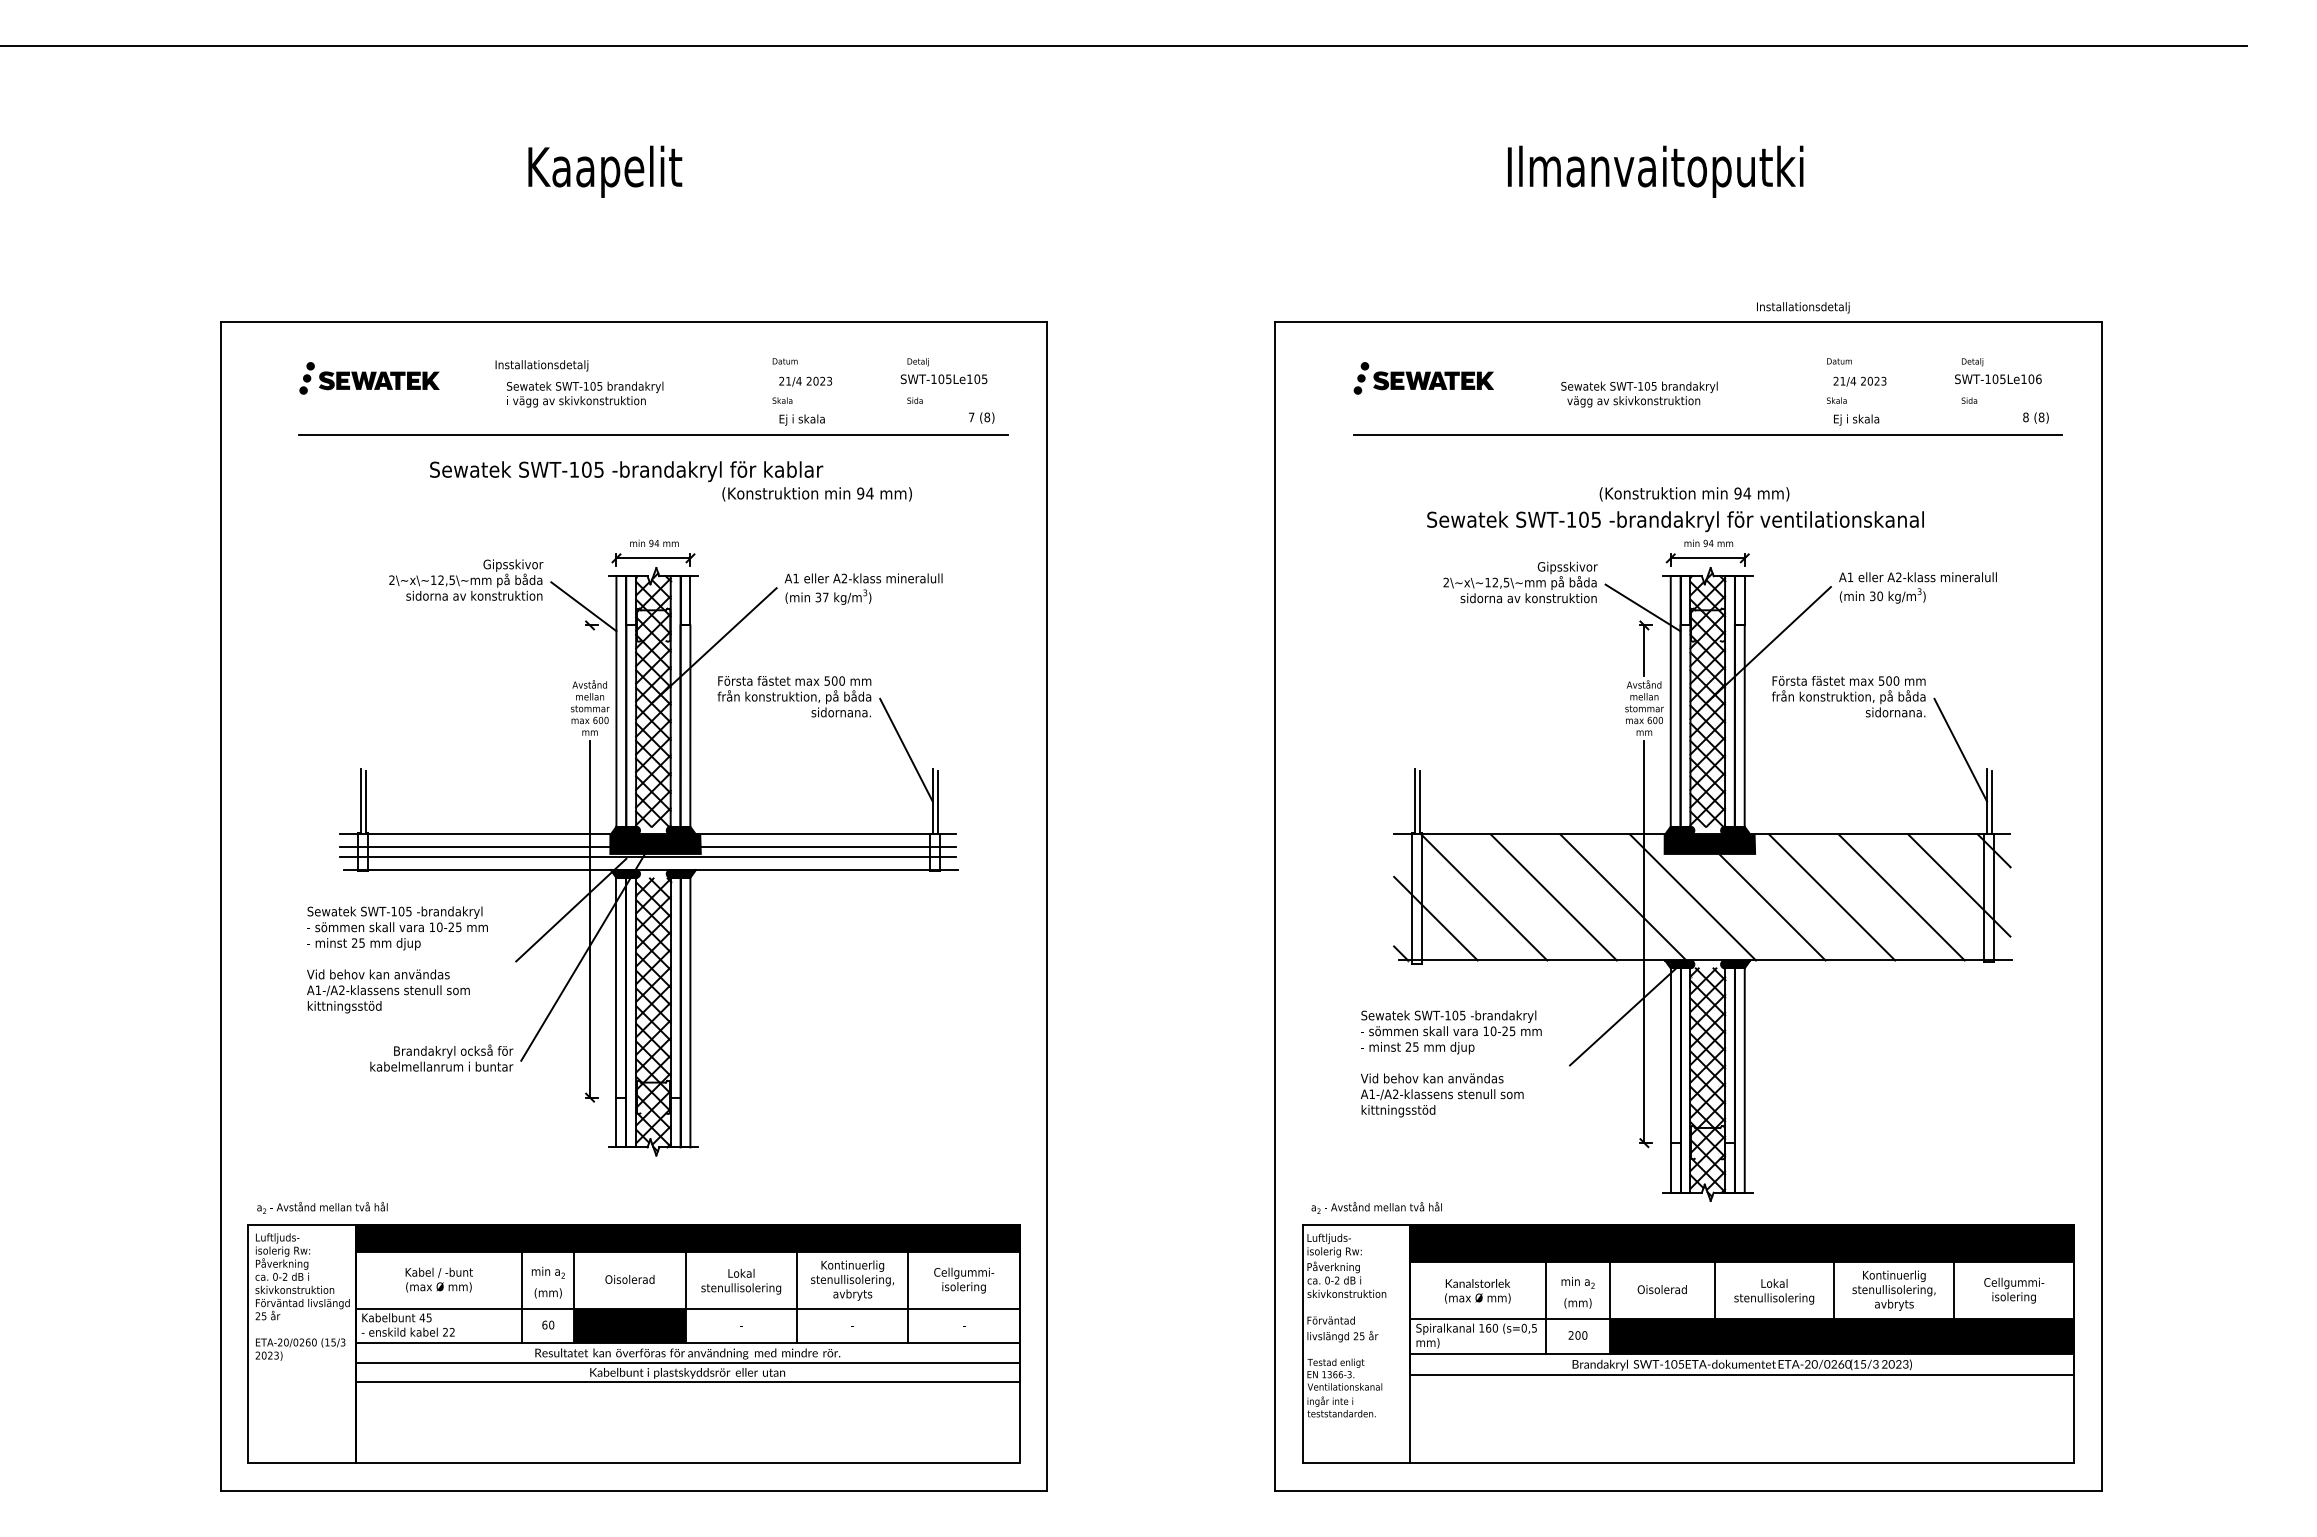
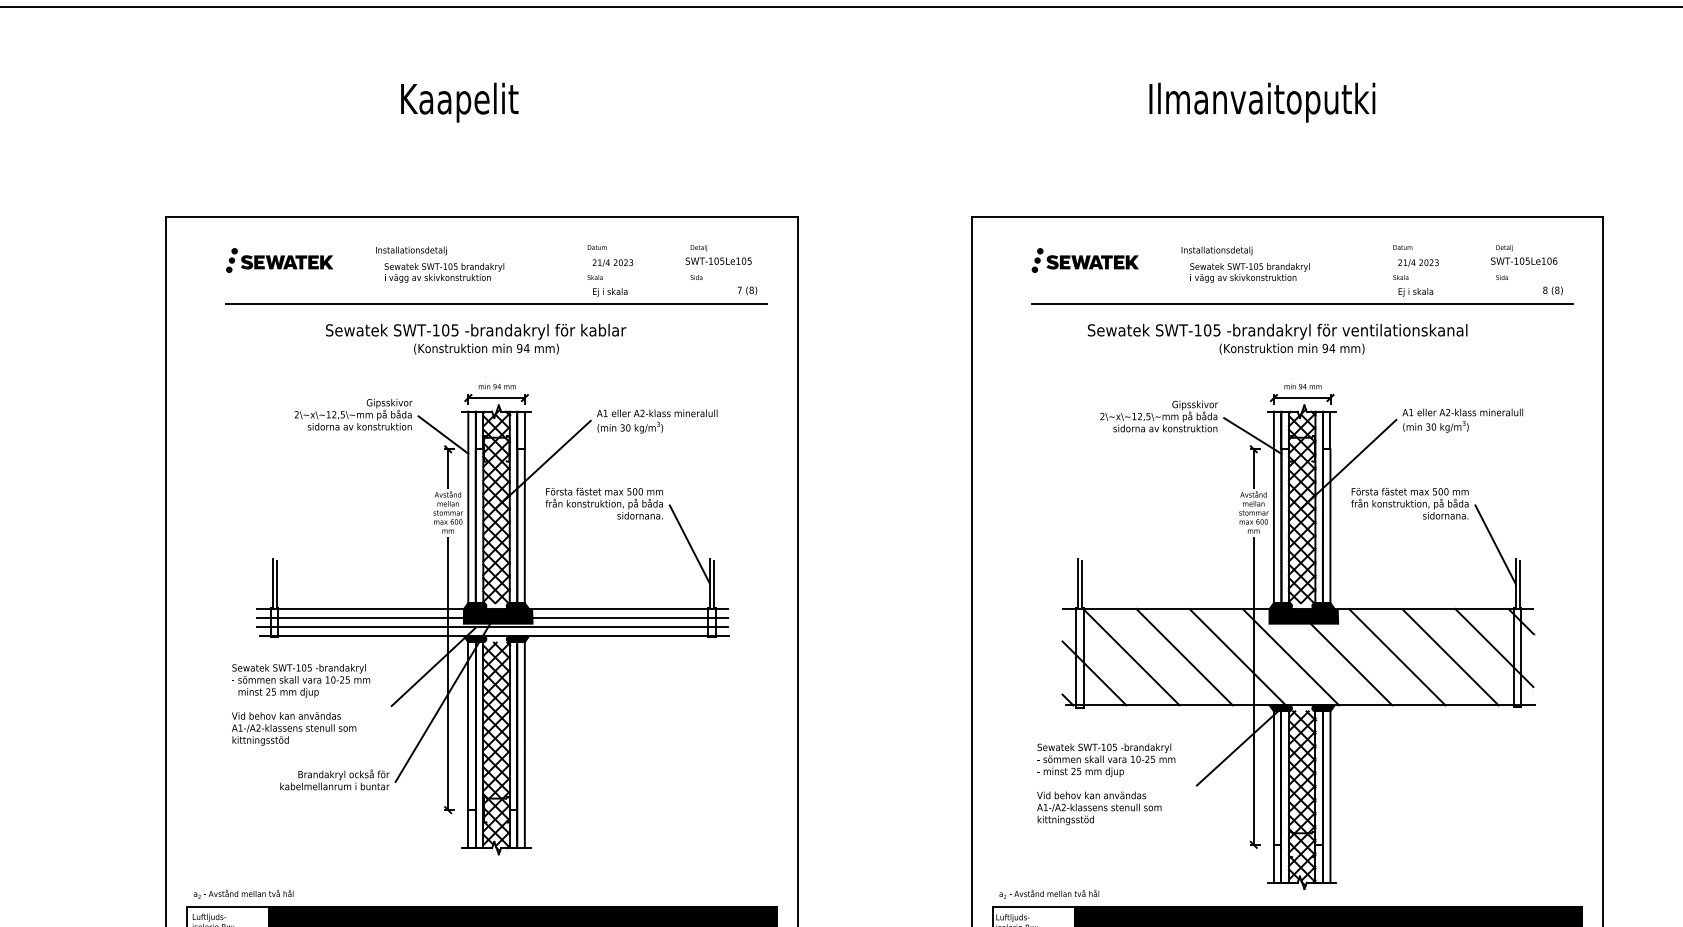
text: (1803, 307) -> (1217, 250), moved
text: (816, 494) -> (485, 349), moved
text: (1675, 521) -> (1277, 331), moved
text: (825, 597) -> (628, 427), 37 -> 30
line: (590, 650) -> (448, 468), added

